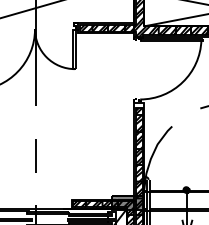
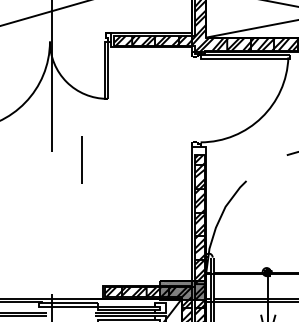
line: (35, 155) -> (80, 159), moved

